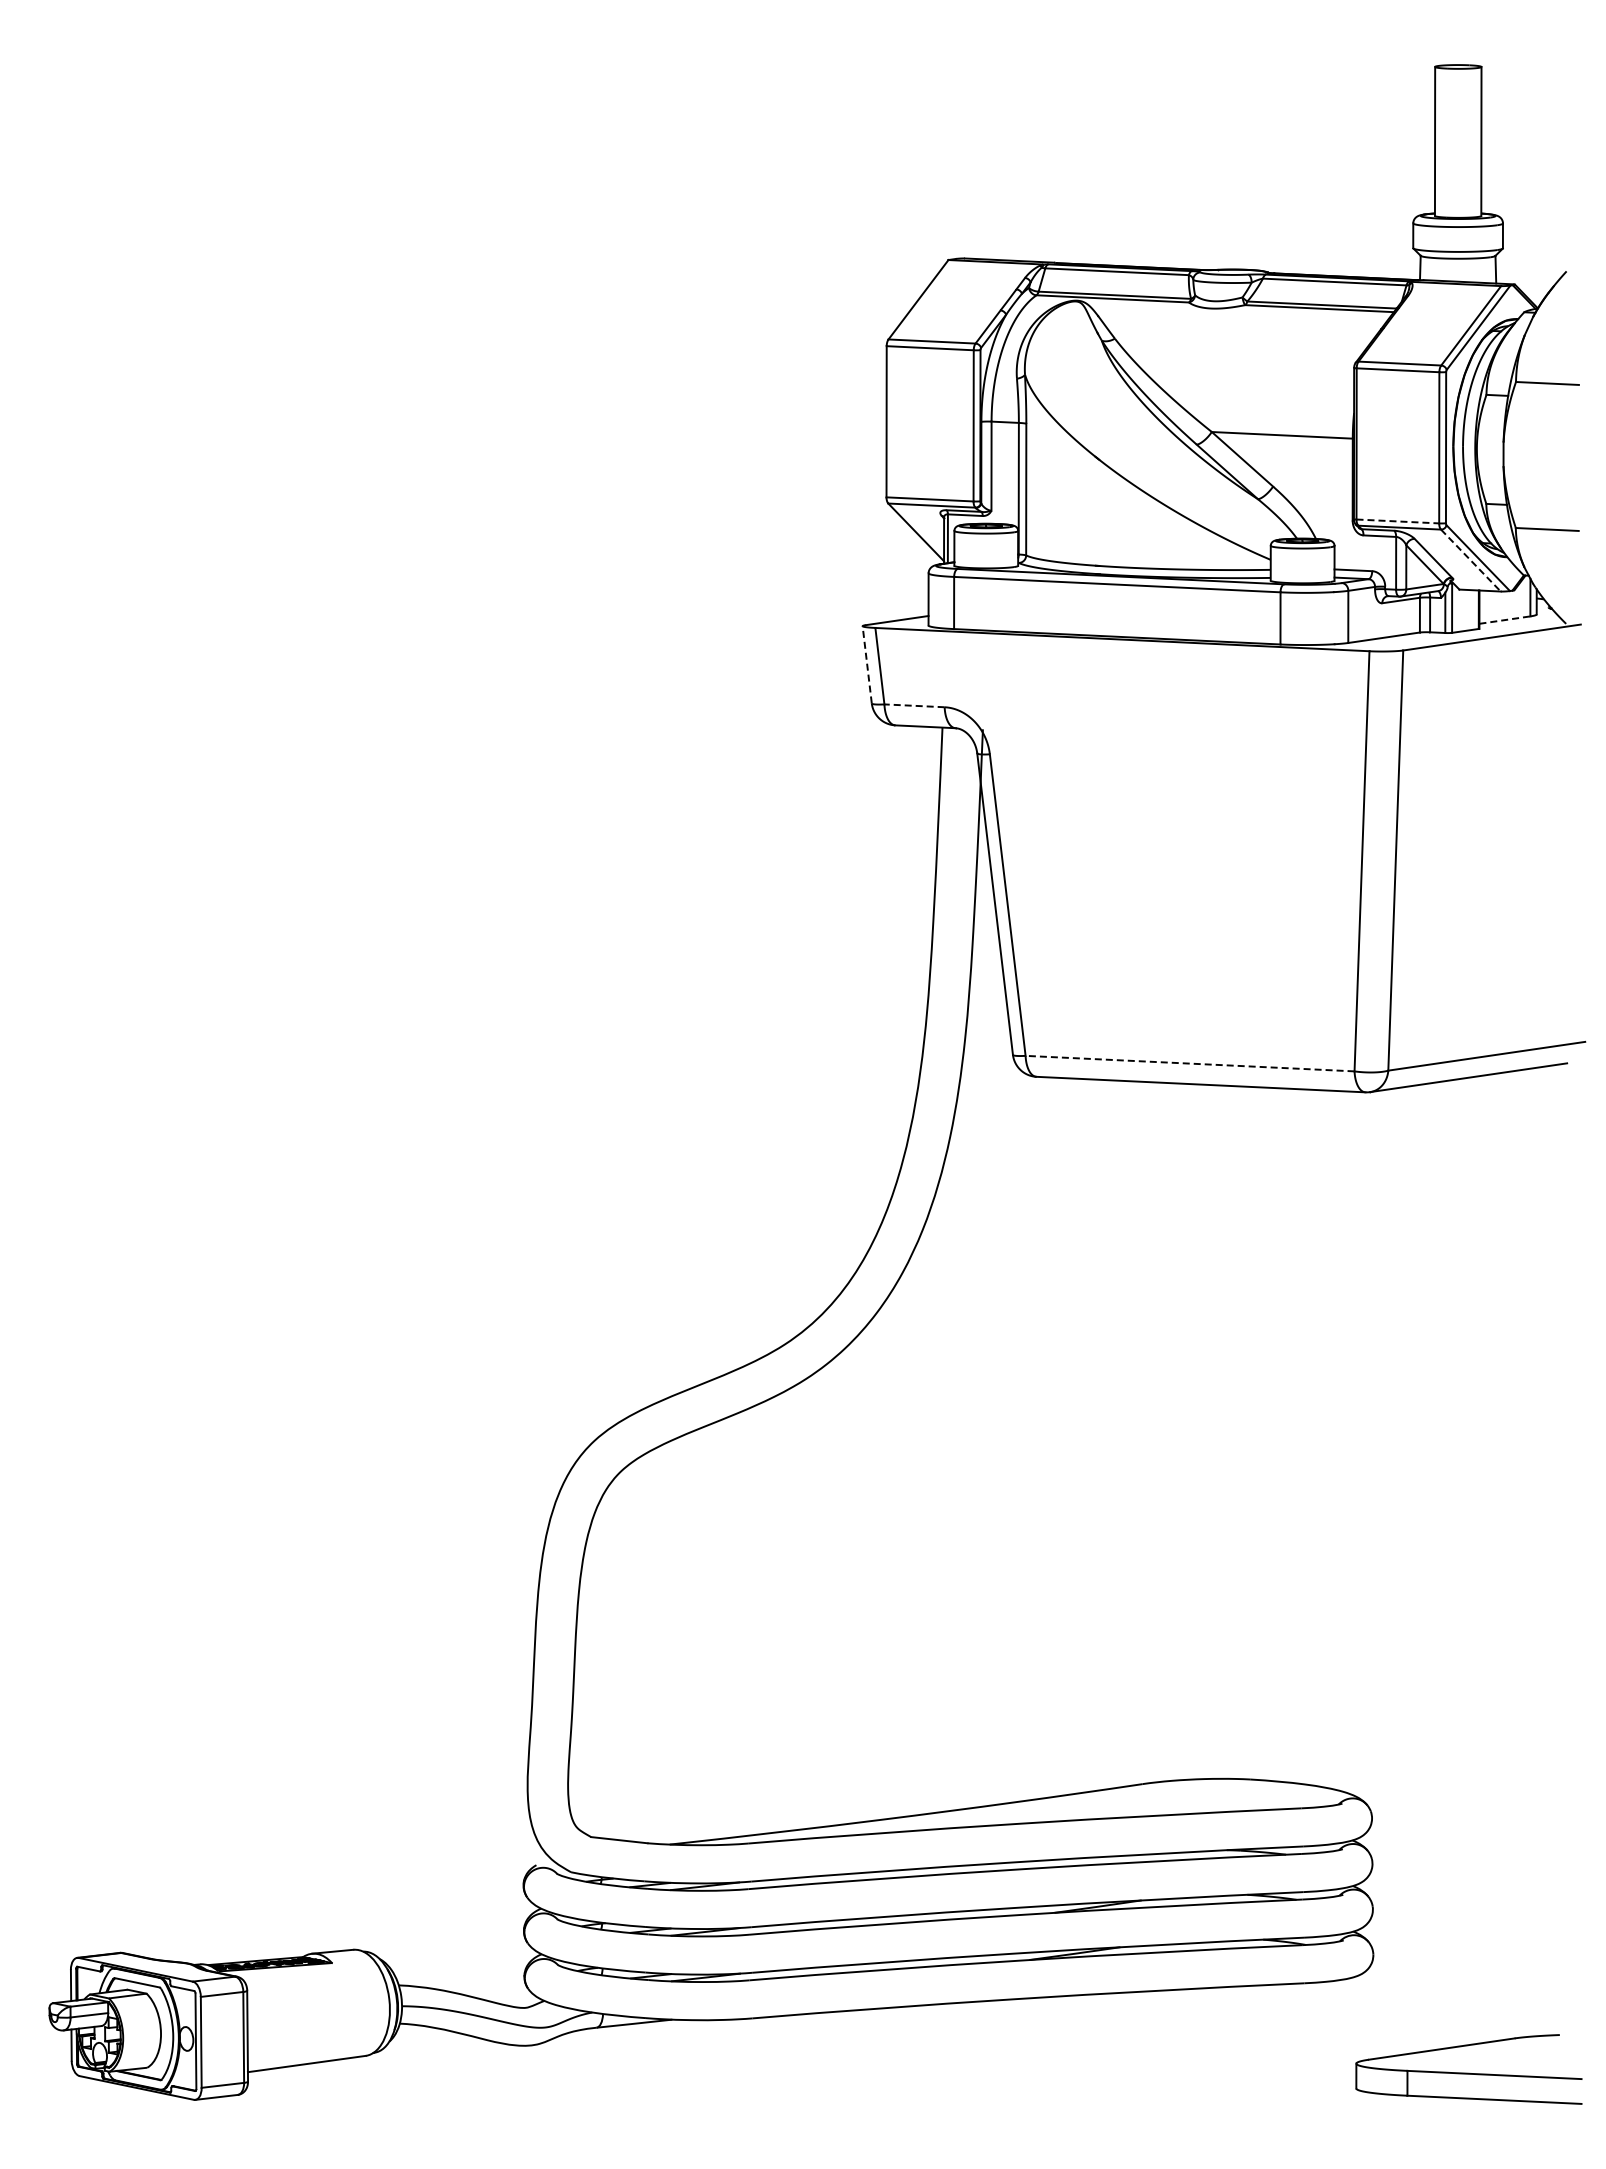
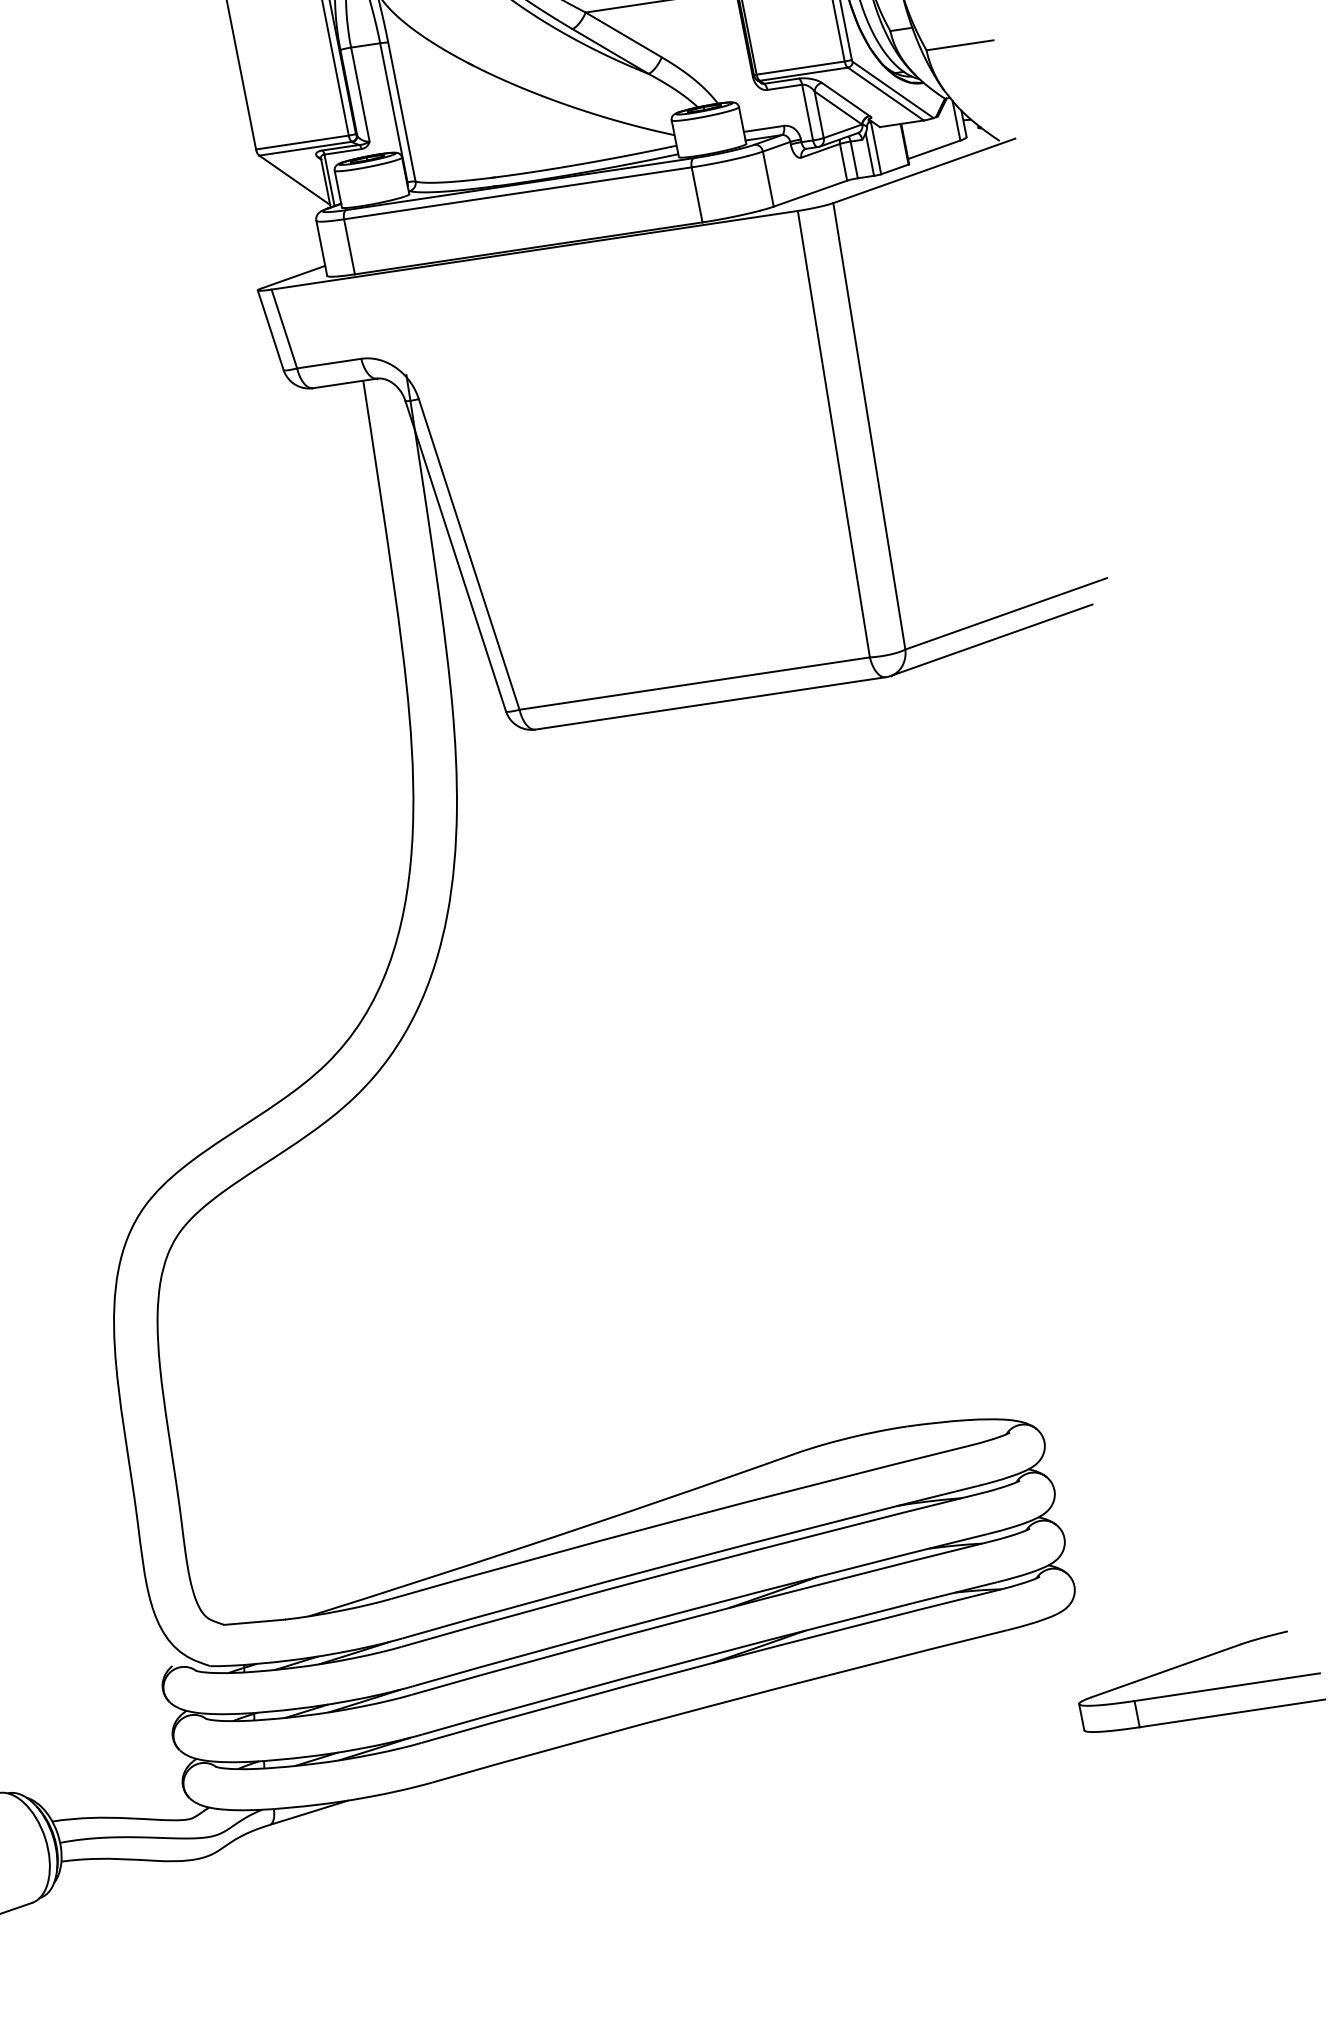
line: (1398, 521) -> (801, 67), dashed -> solid
line: (1471, 560) -> (886, 93), dashed -> solid
line: (1504, 620) -> (933, 150), dashed -> solid
line: (867, 664) -> (270, 329), dashed -> solid
line: (914, 705) -> (329, 363), dashed -> solid
line: (1190, 1063) -> (695, 683), dashed -> solid

